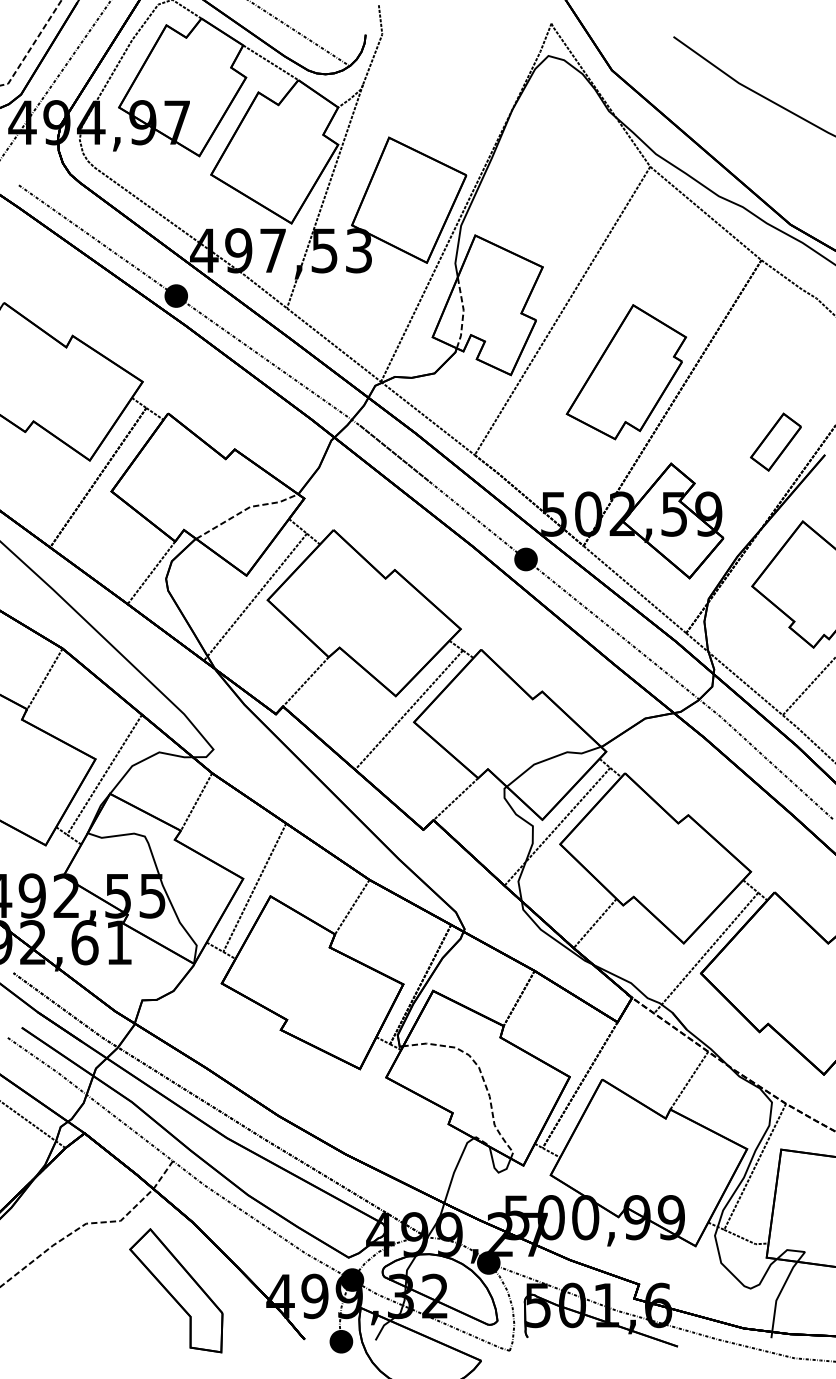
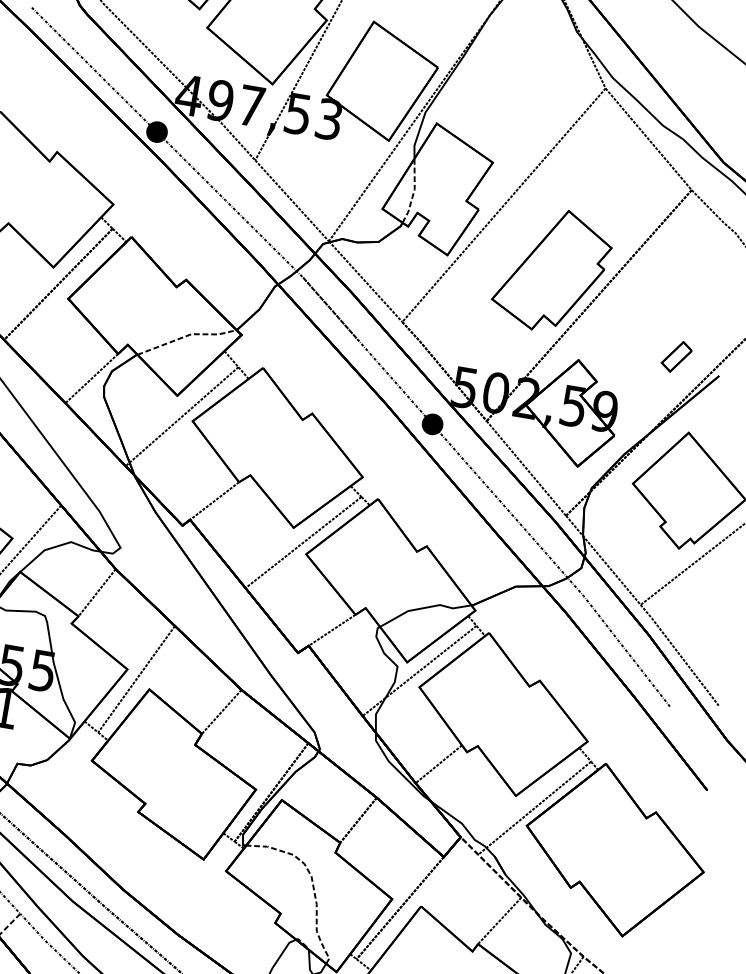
part: (775, 441) -> (676, 356), size x0.6

